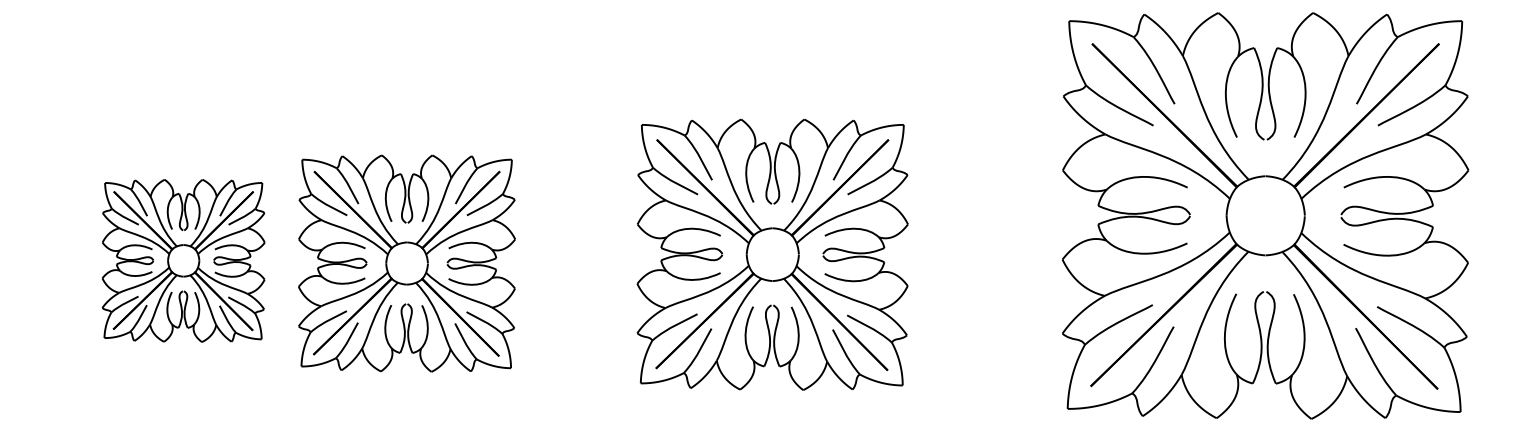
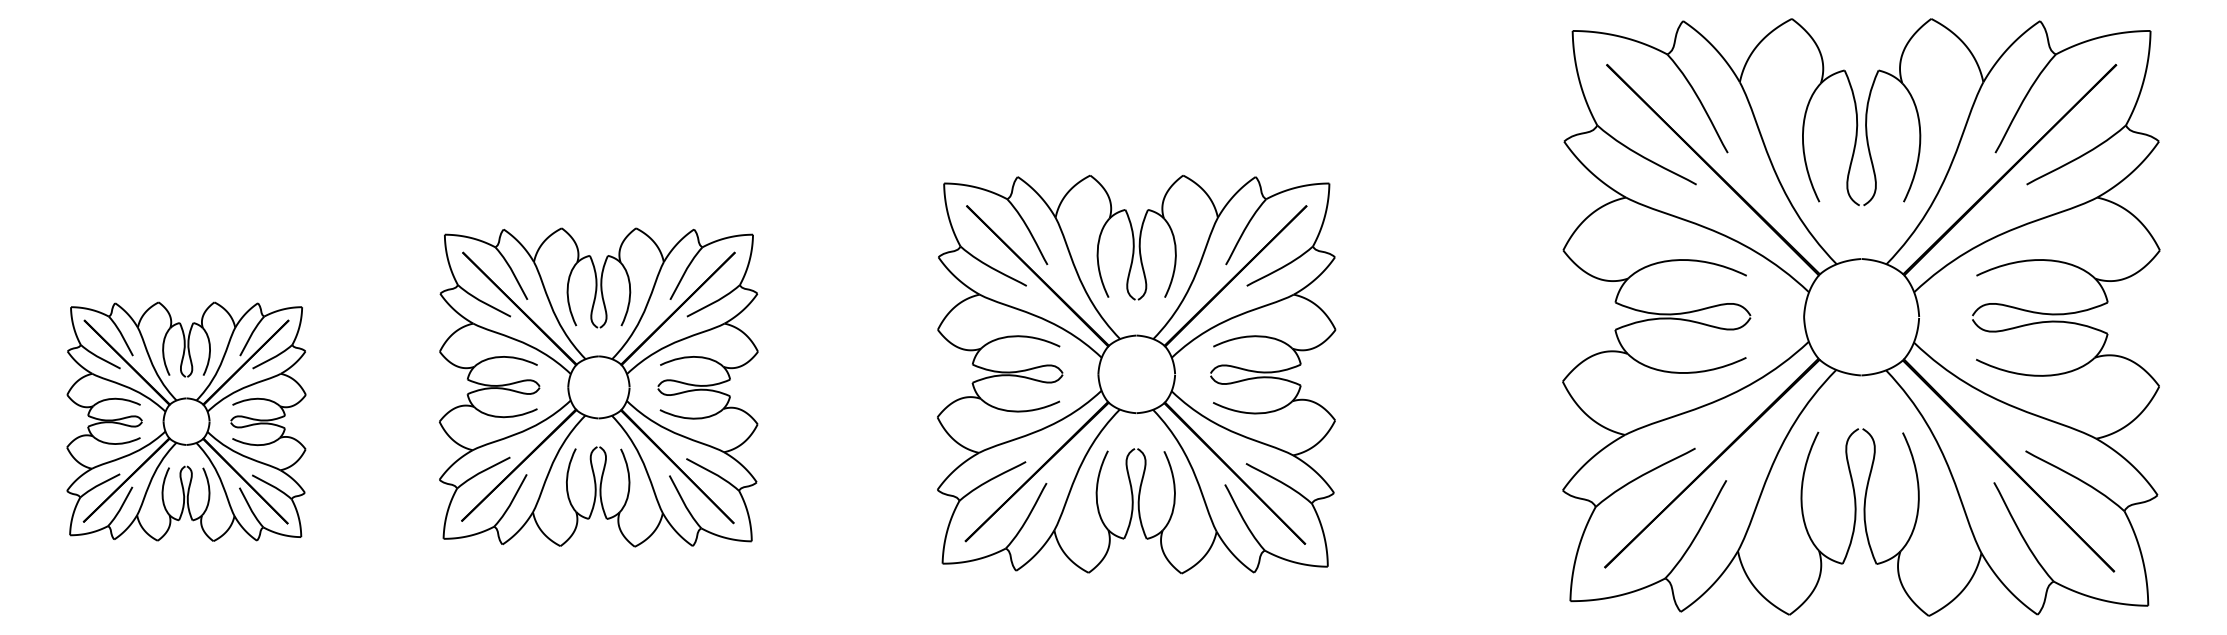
part: (183, 260) -> (186, 421), moved

